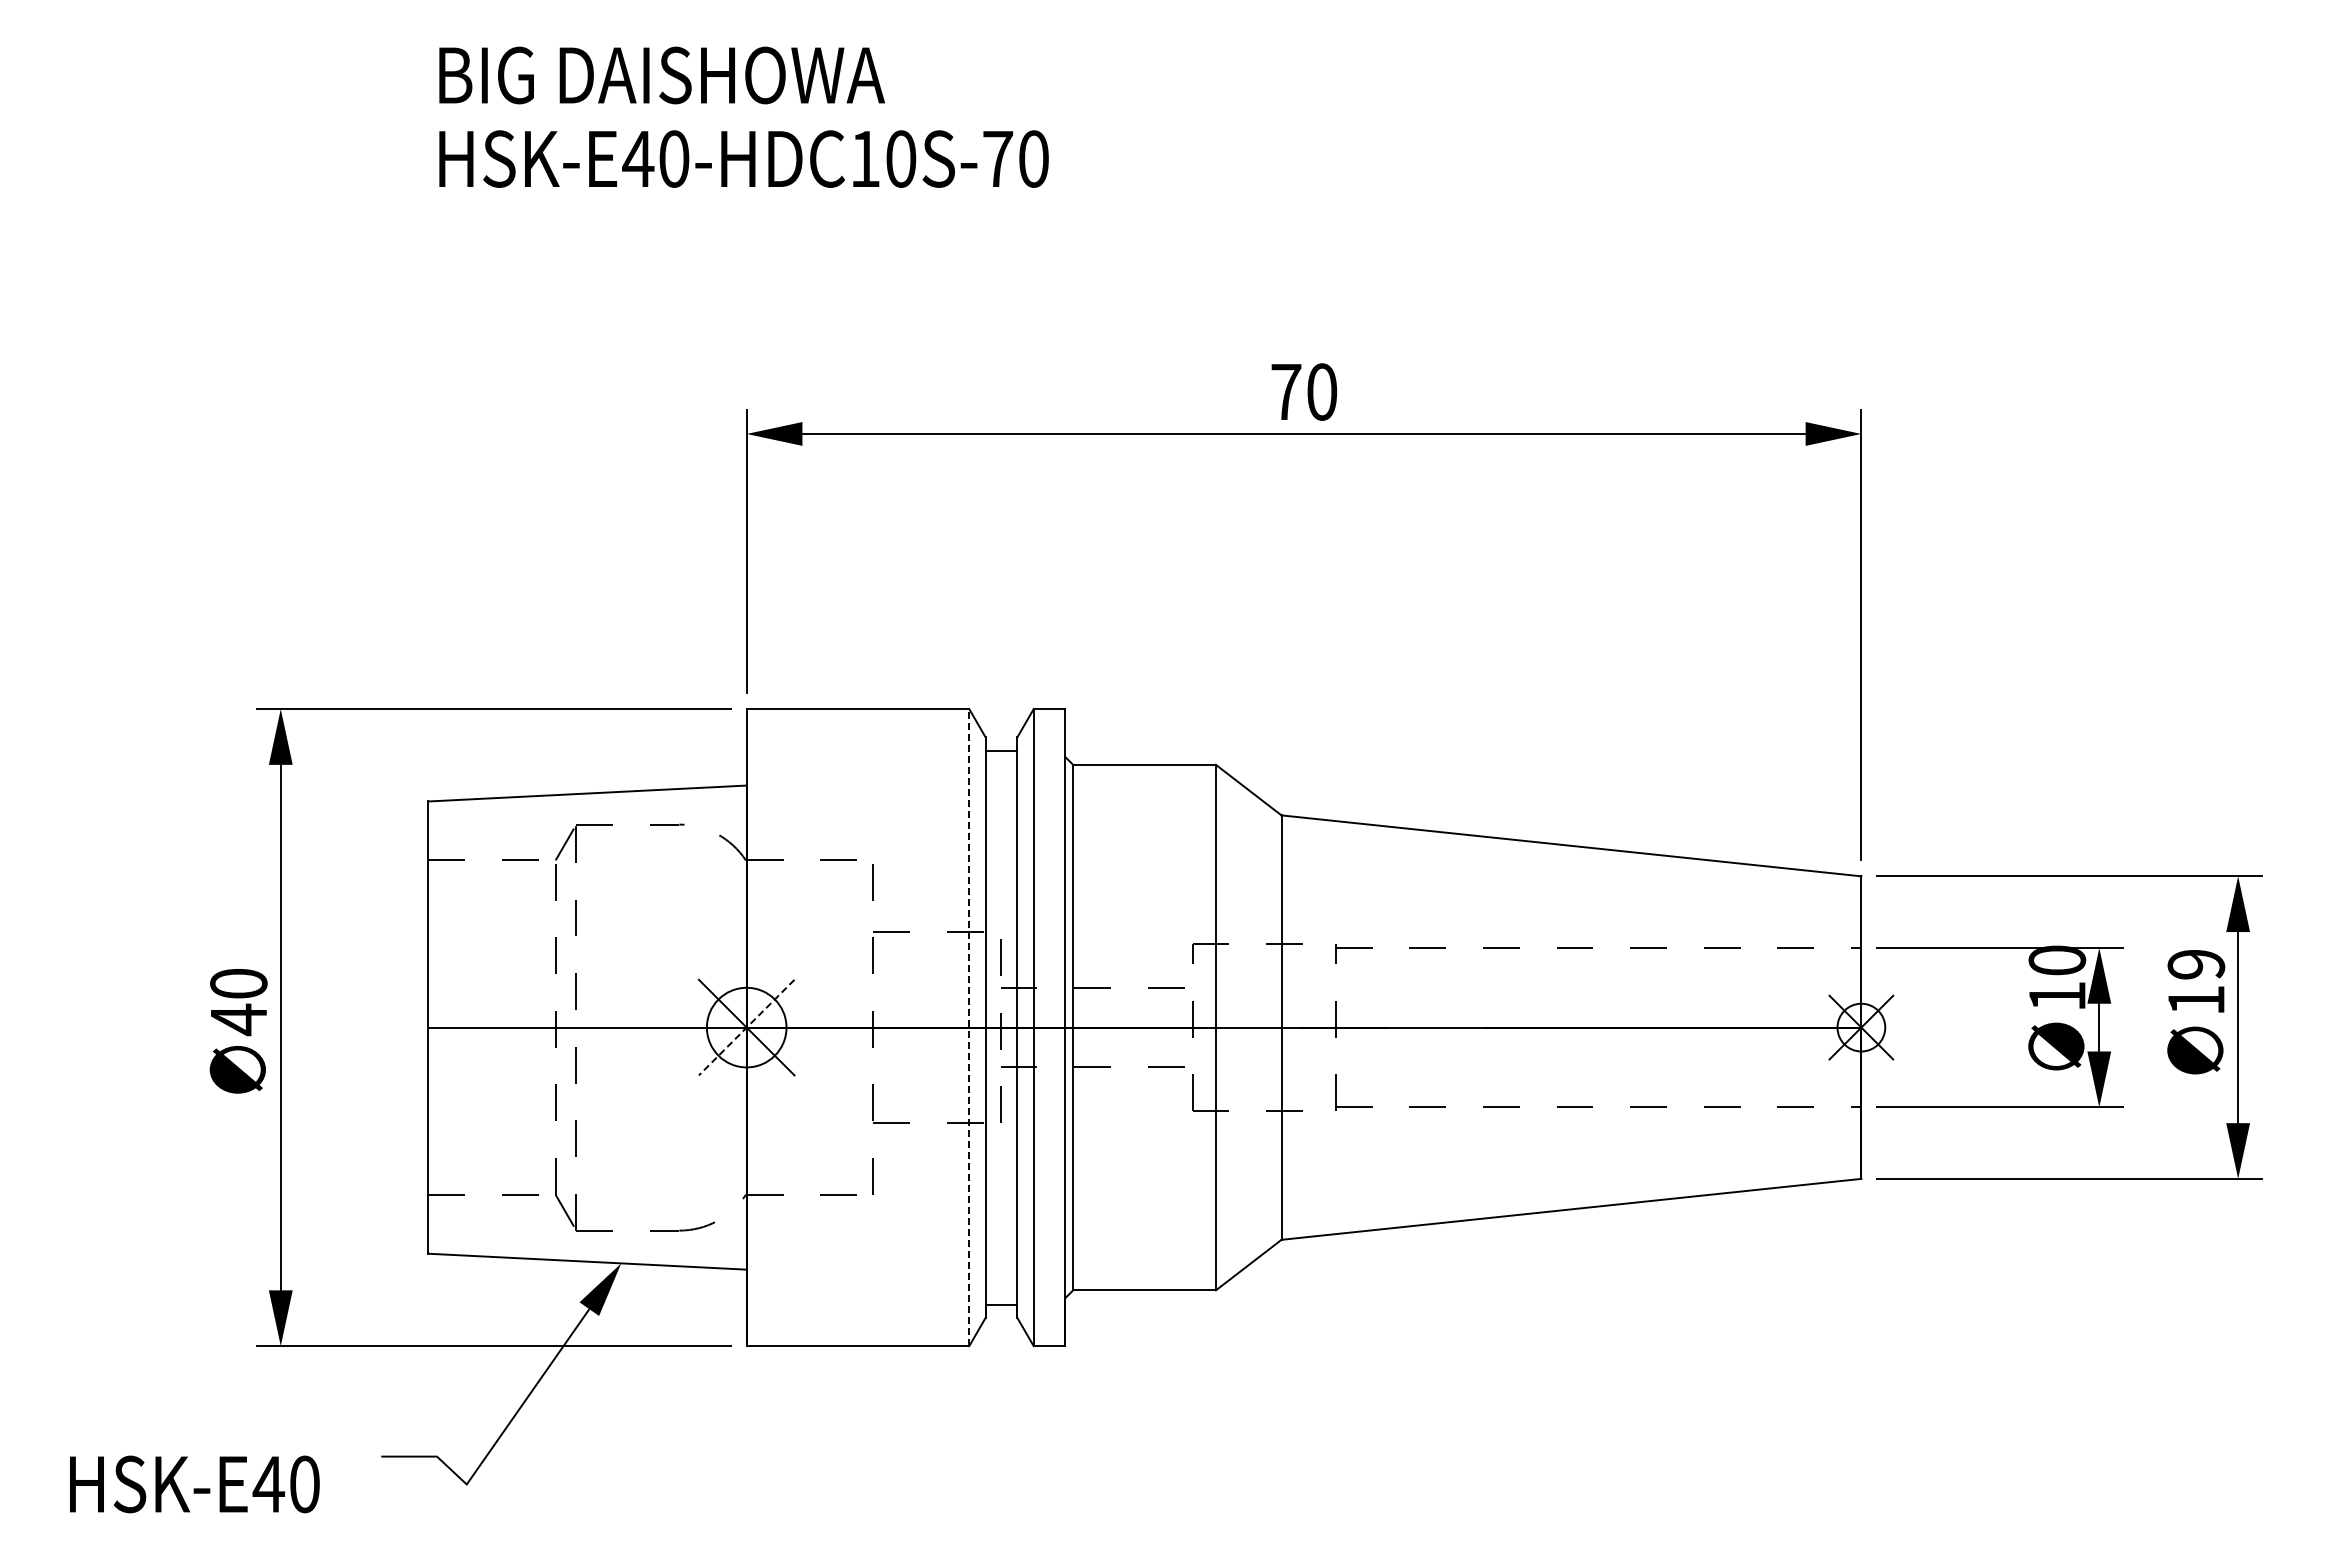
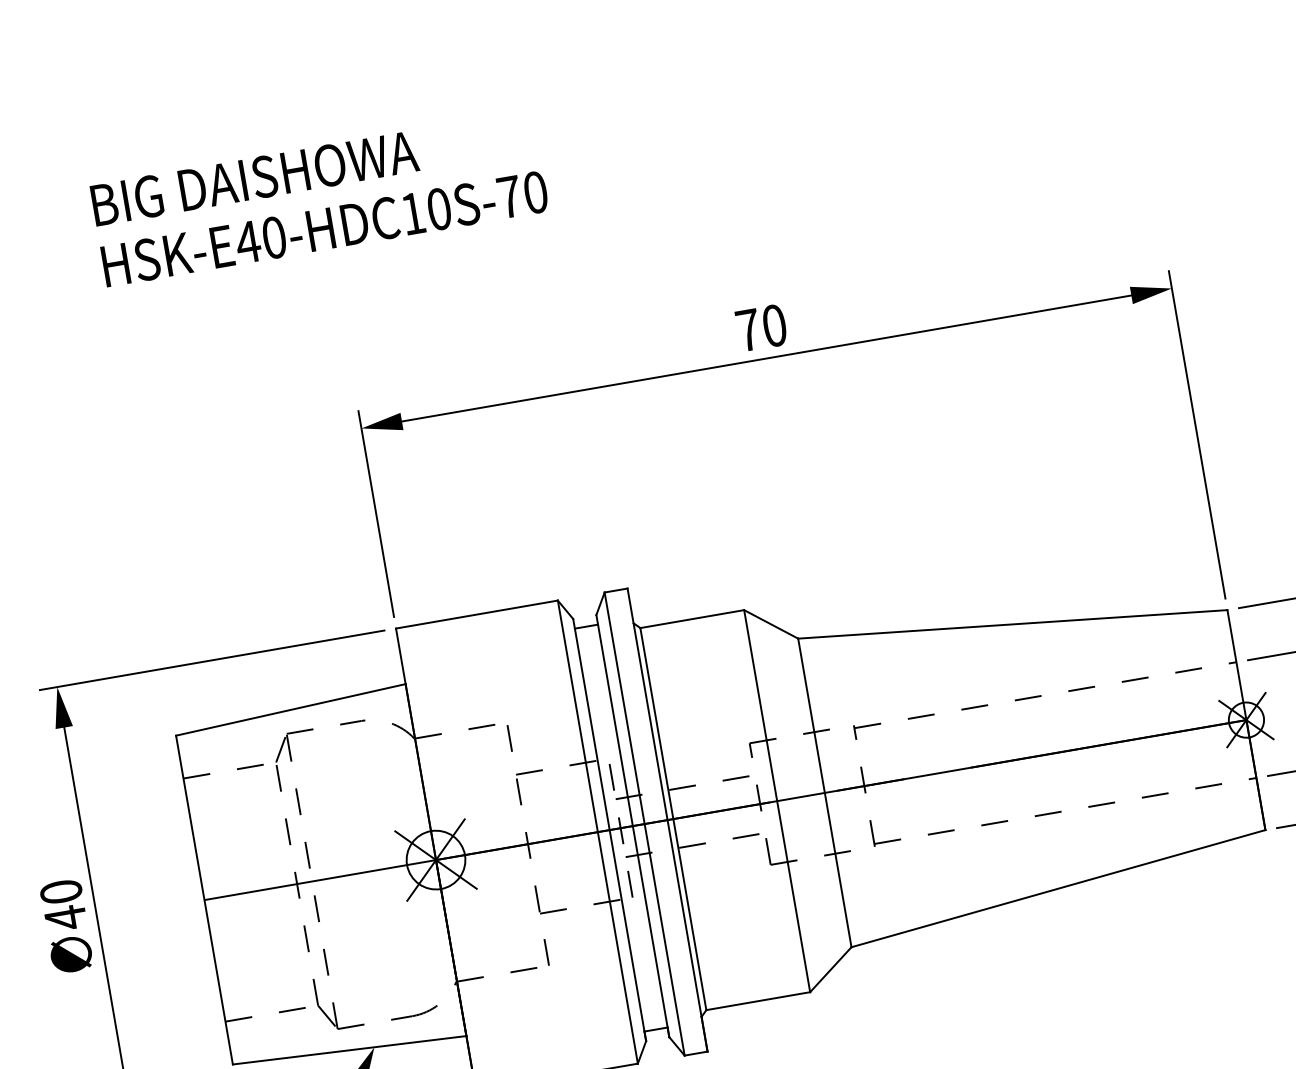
line: (746, 1027) -> (435, 860), dashed -> solid
line: (969, 1027) -> (597, 832), dashed -> solid

